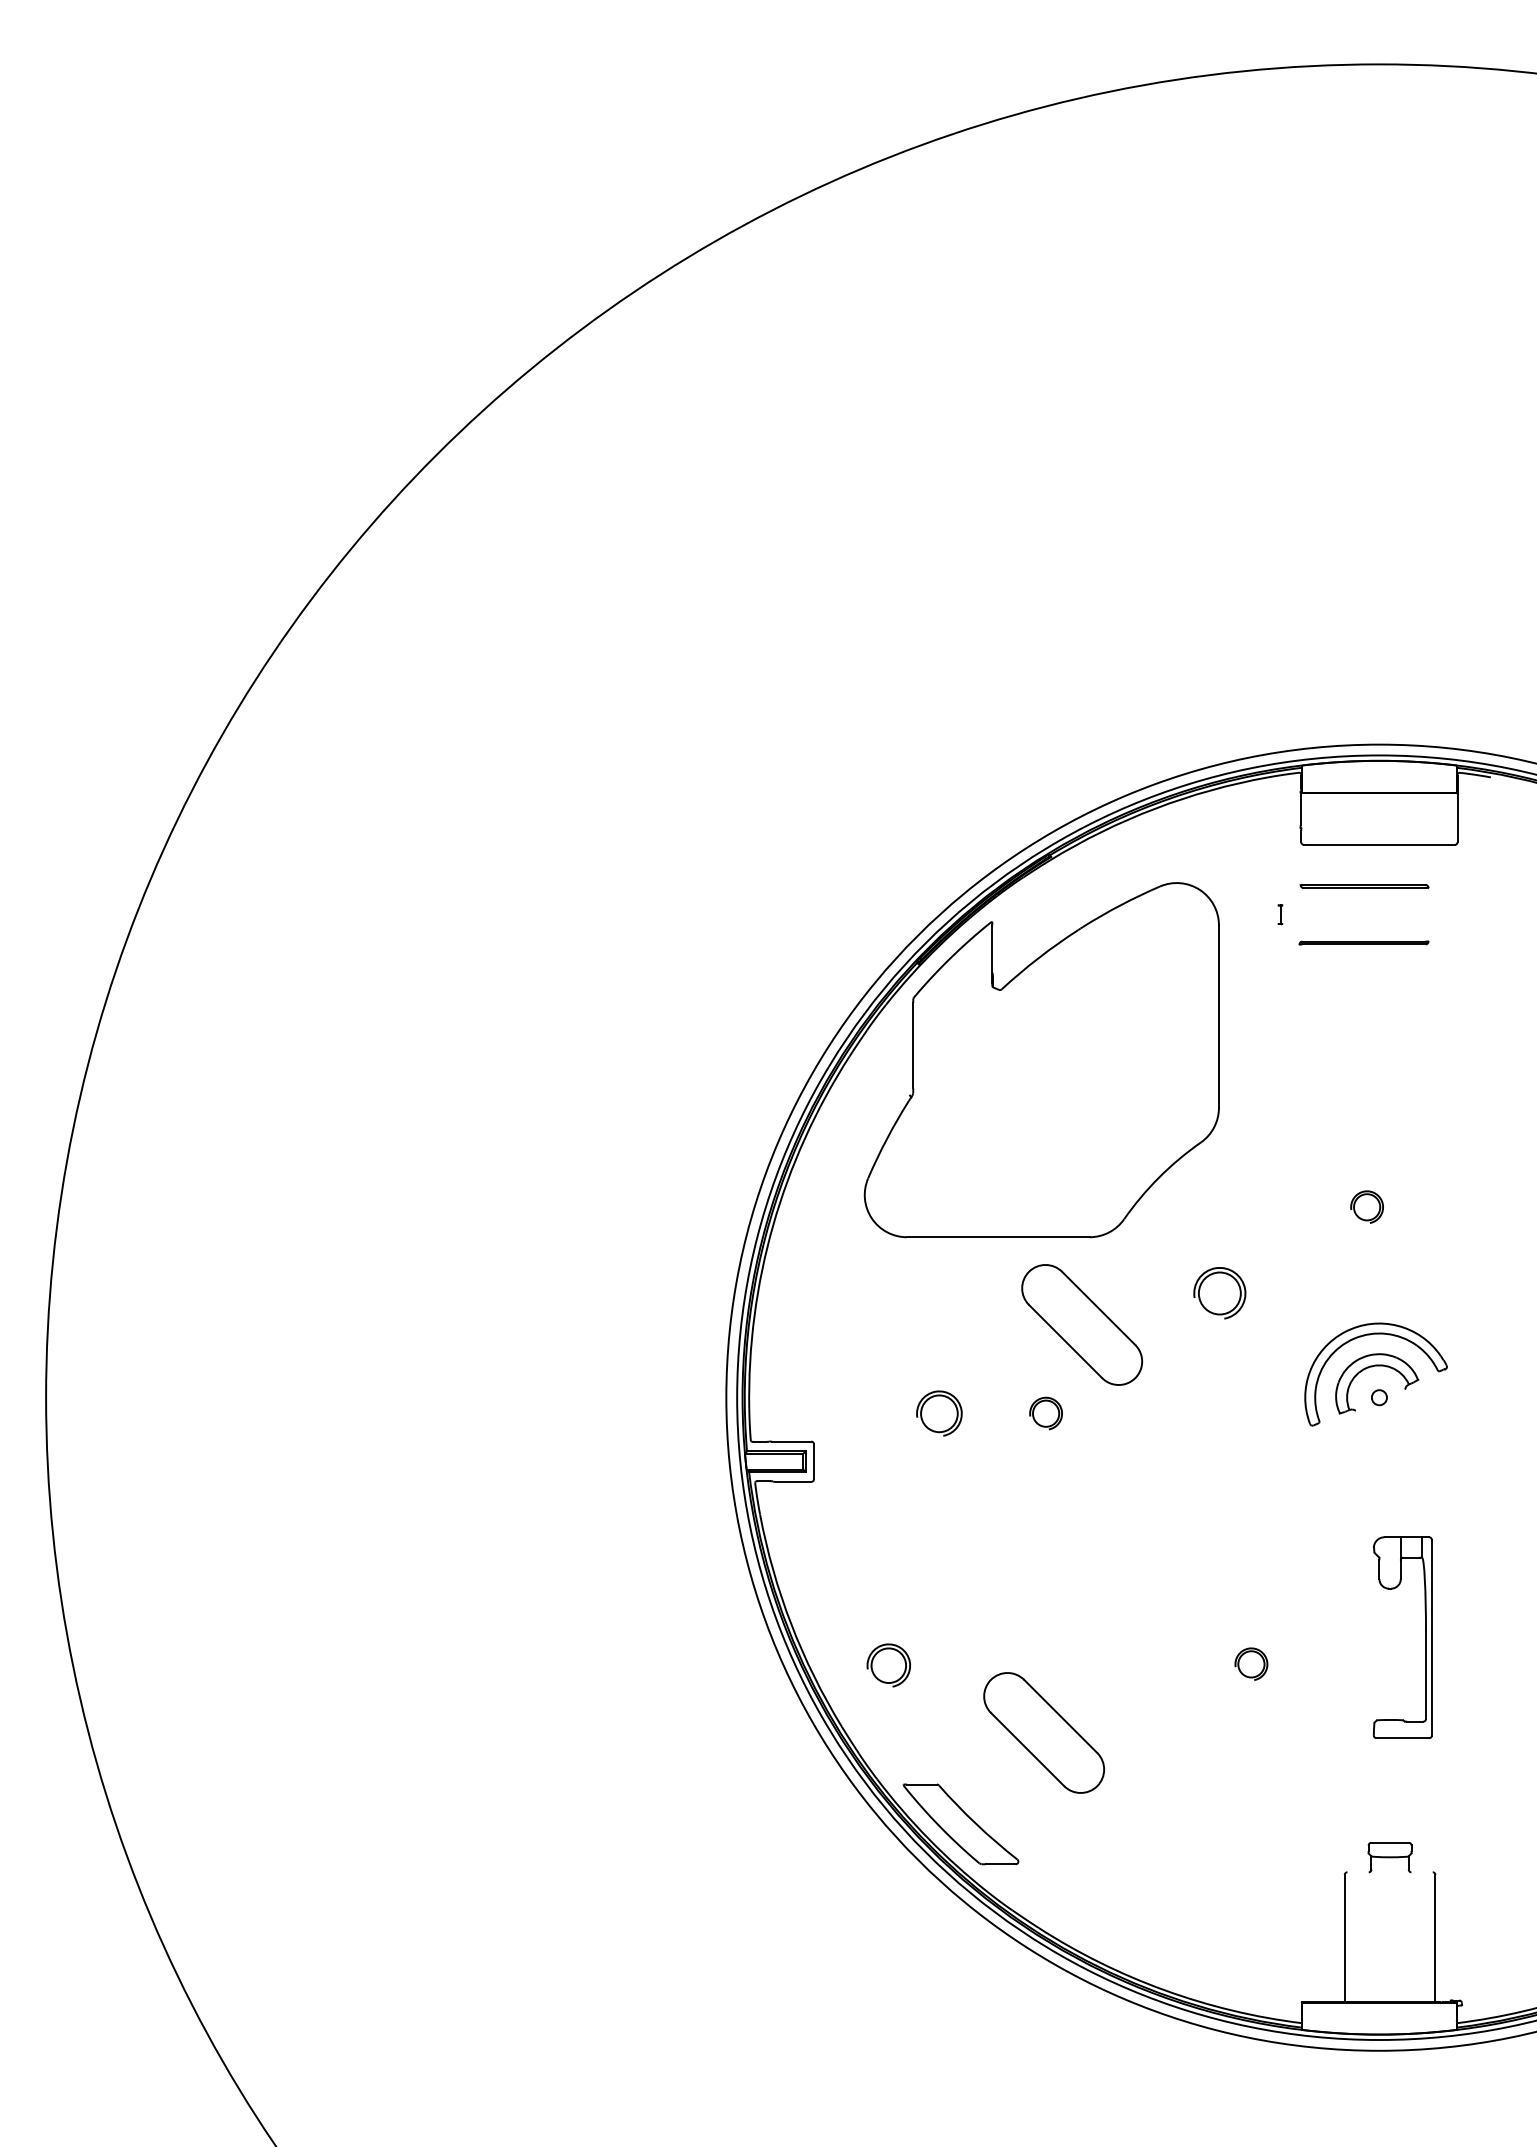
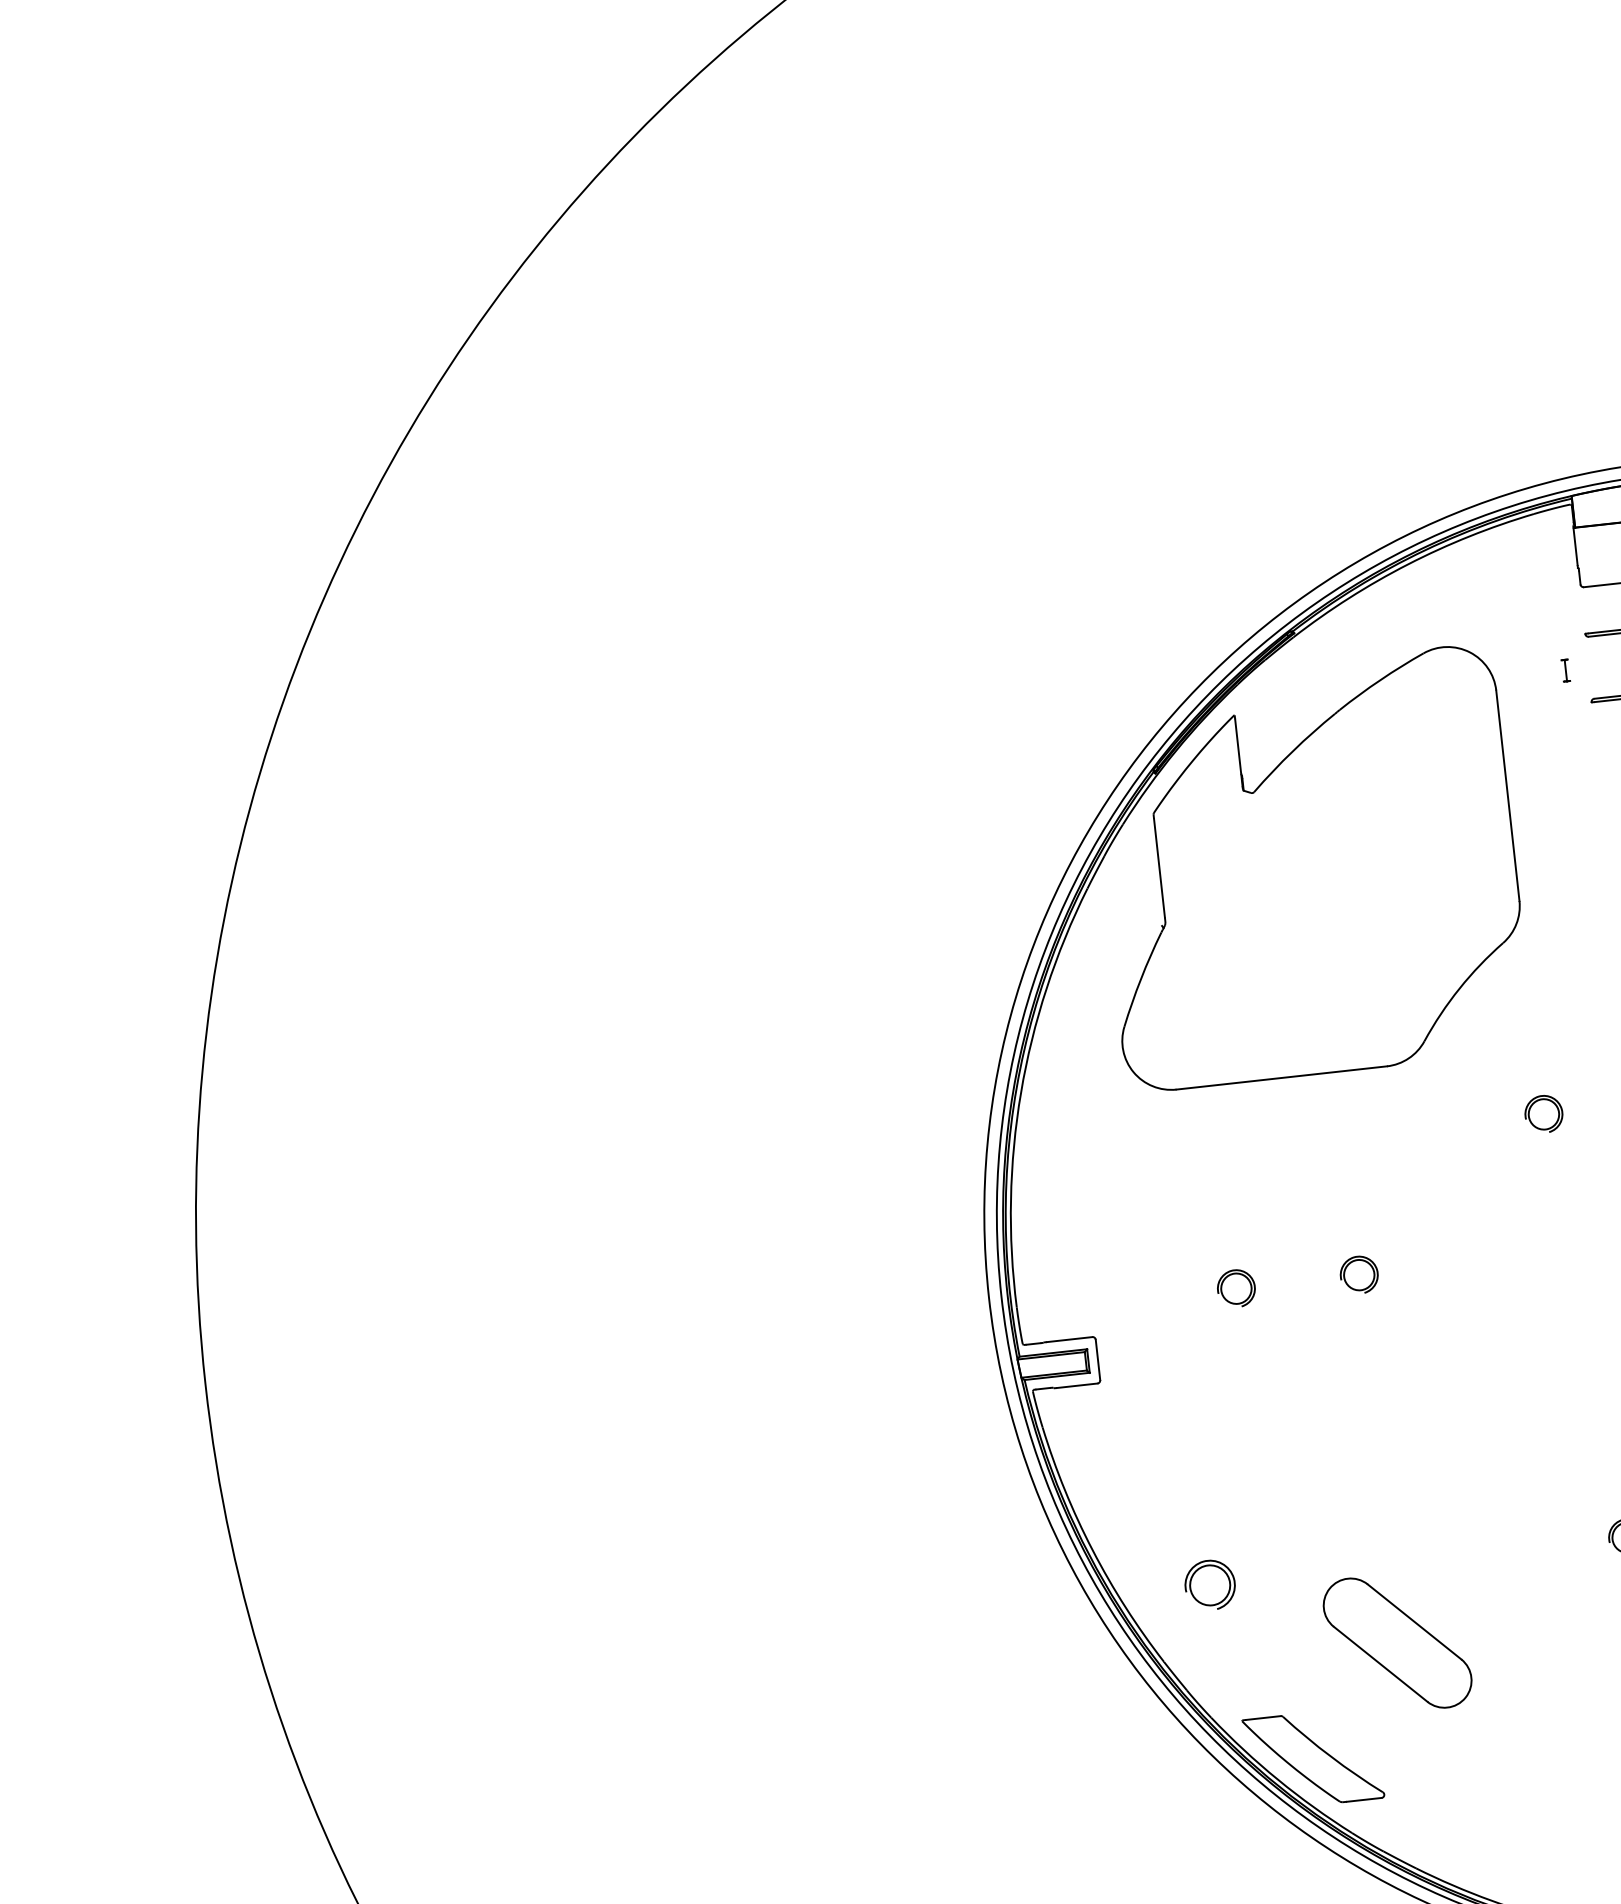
part: (1219, 1292) -> (1543, 1113), size x0.62
part: (1081, 1324) -> (1388, 1167), removed
part: (939, 1413) -> (1236, 1288), size x0.71

